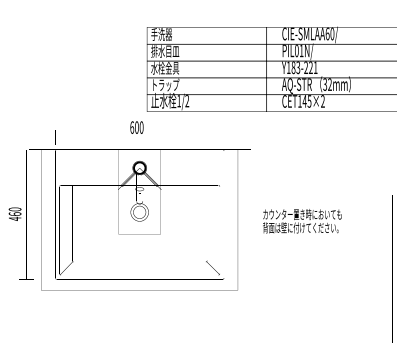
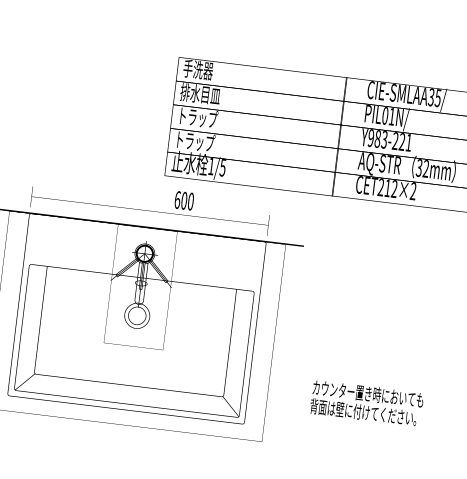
text: (329, 33) -> (434, 97), CIE-SMLAA60/ -> CIE-SMLAA35/
text: (165, 67) -> (198, 116), 水栓金具 -> トラップ
text: (288, 67) -> (370, 137), Y183-221 -> Y983-221
text: (187, 101) -> (223, 168), 1/2 -> 1/5
text: (304, 101) -> (387, 188), CET145×2 -> CET212×2
text: (136, 127) -> (183, 200), moved
text: (302, 221) -> (367, 403), moved

